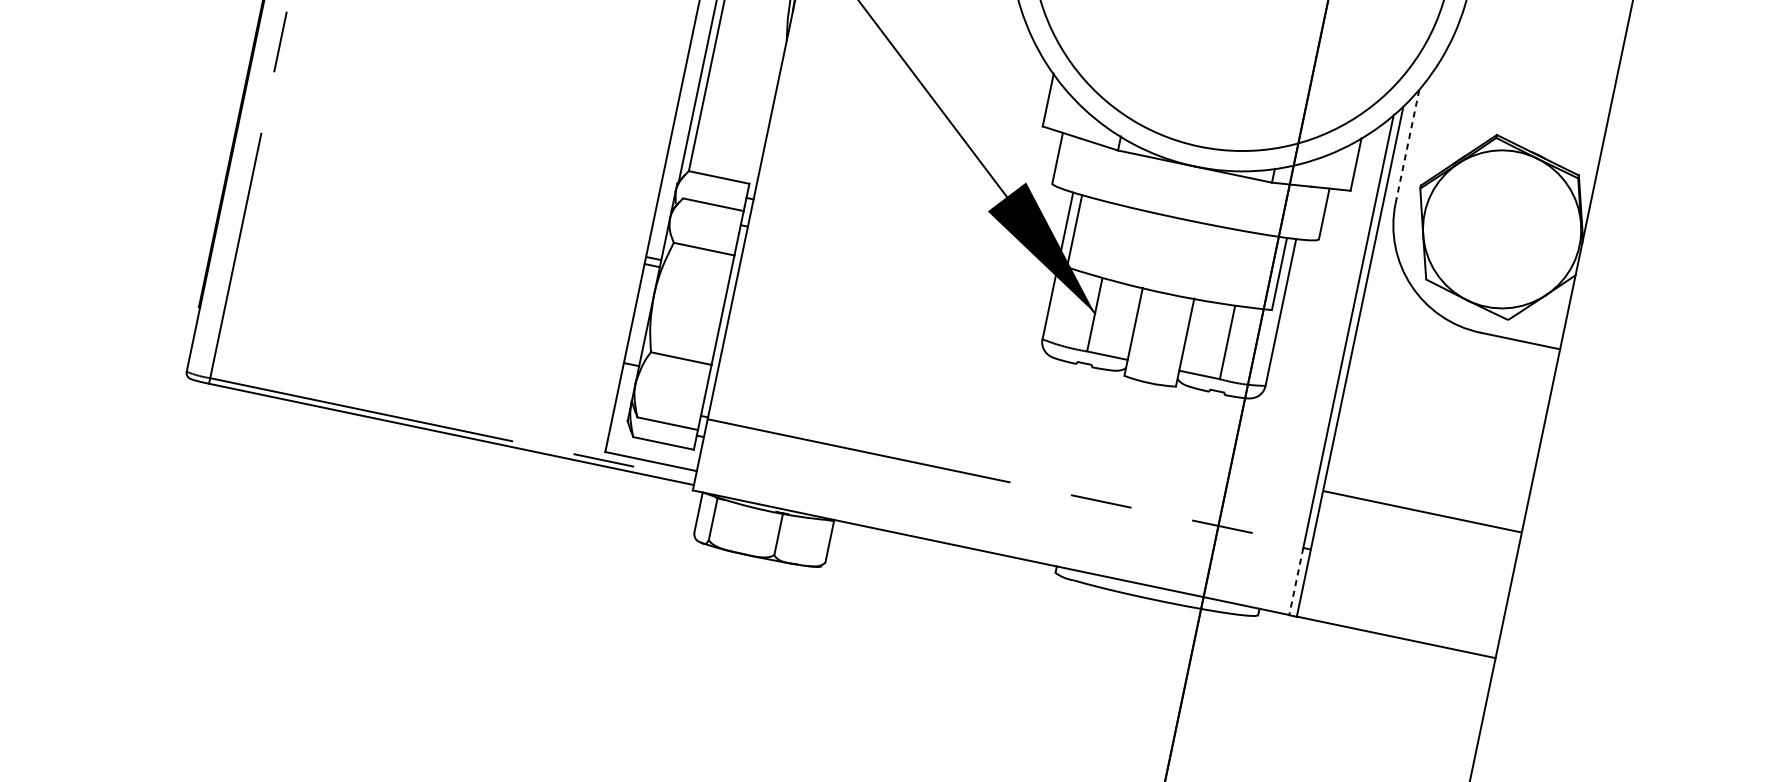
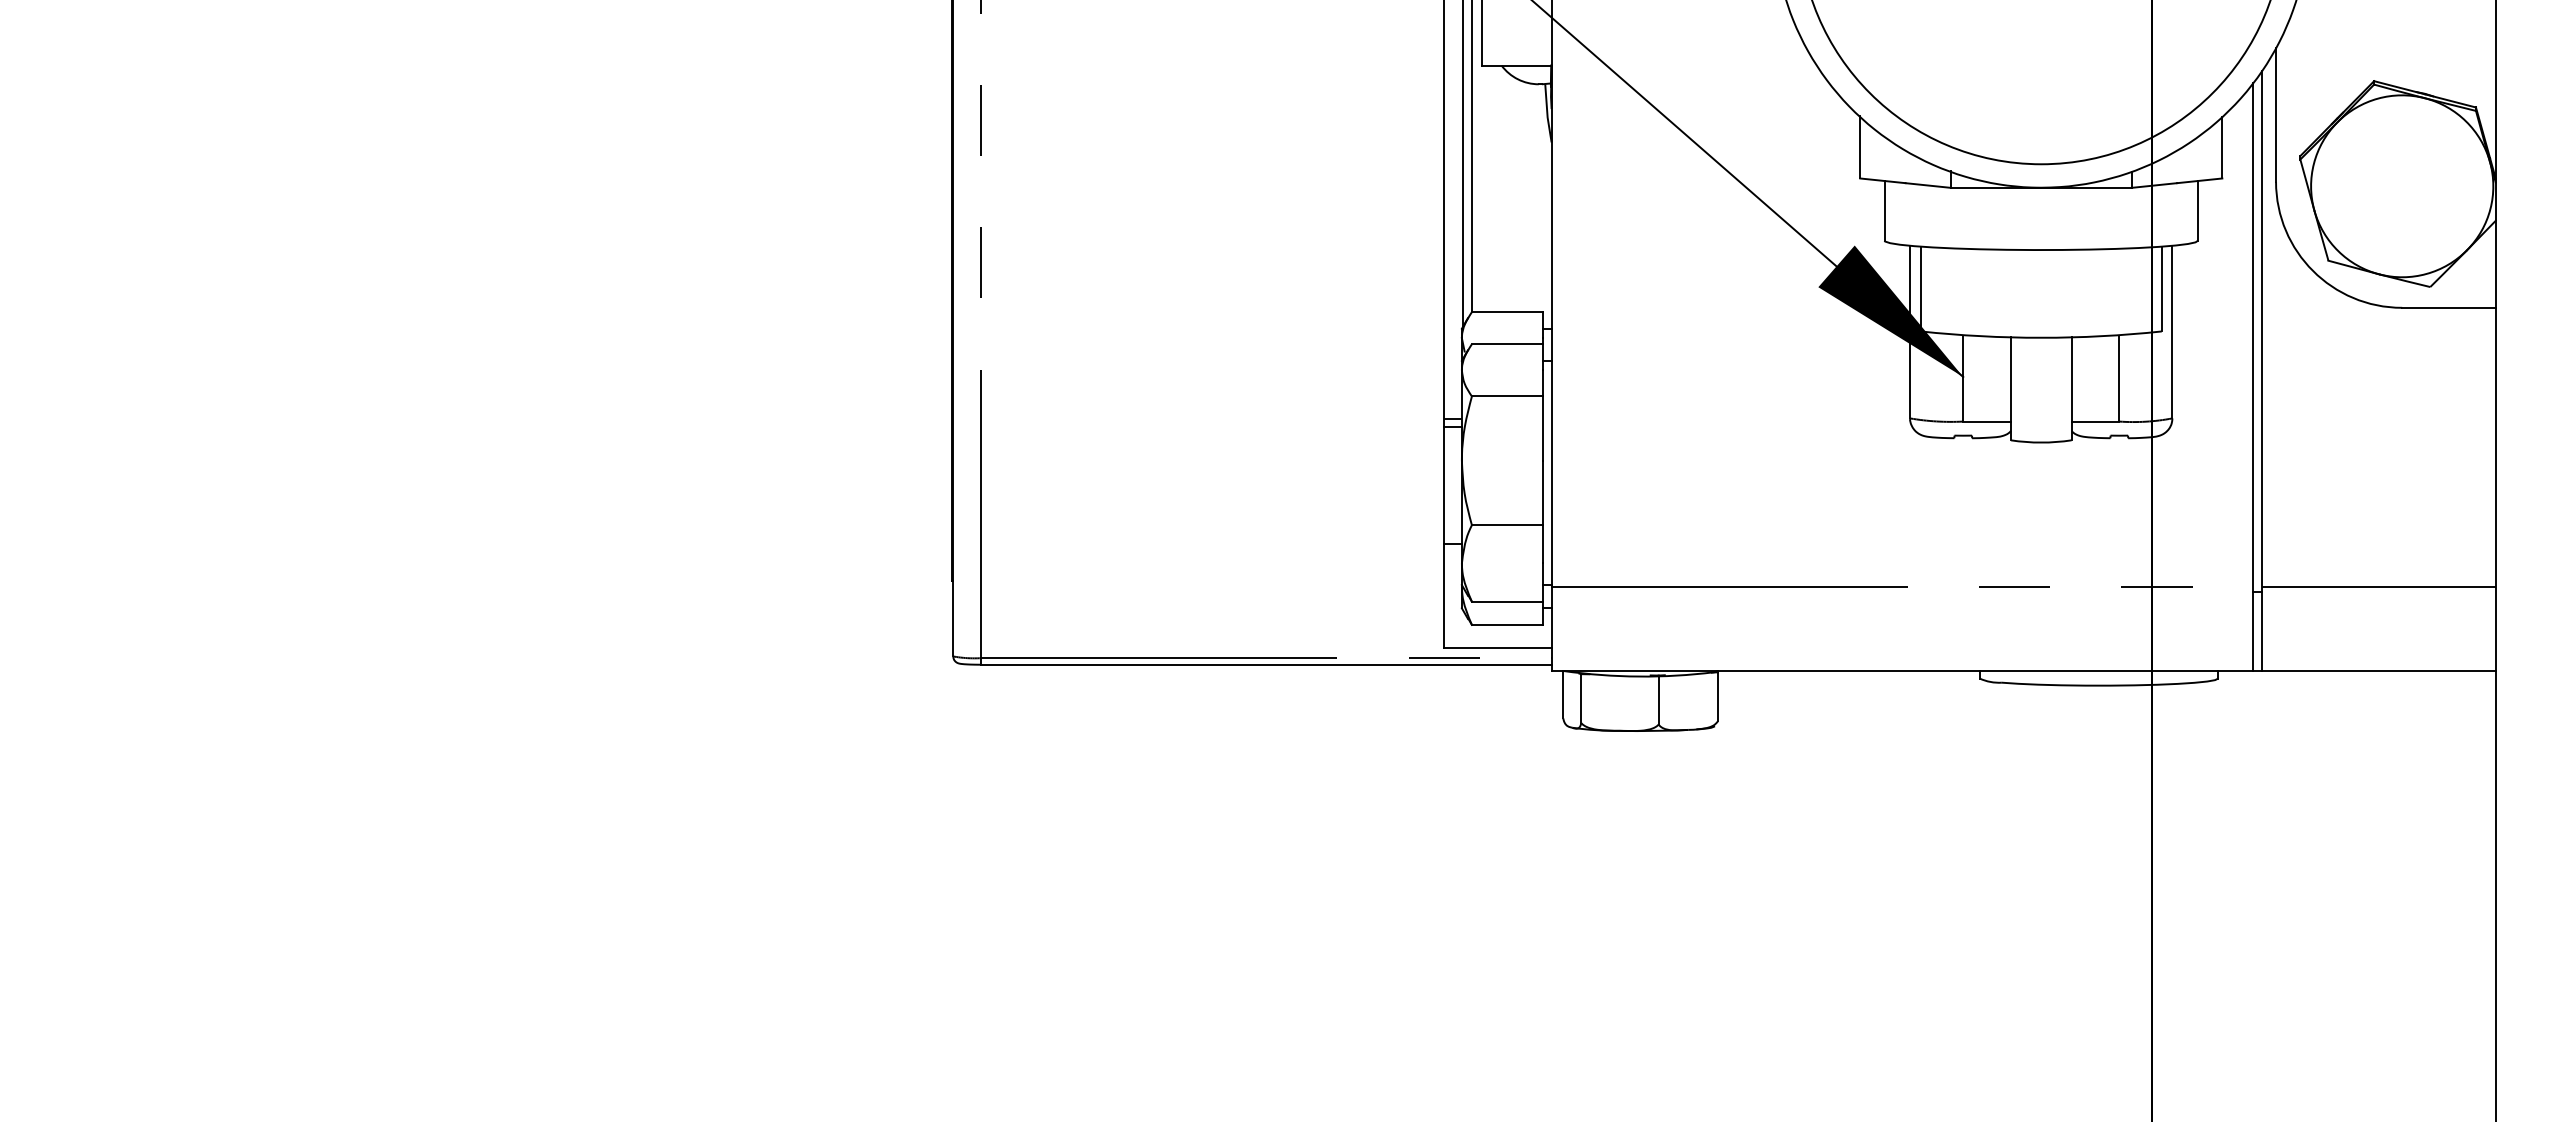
line: (1408, 145) -> (2276, 114), dashed -> solid
line: (1422, 511) -> (2378, 587), moved
line: (1296, 581) -> (2253, 631), dashed -> solid

